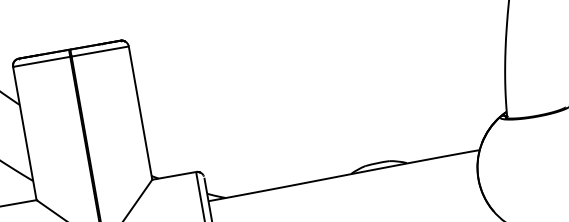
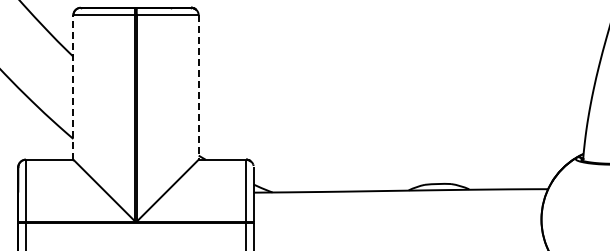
line: (140, 114) -> (198, 88), solid -> dashed
line: (24, 133) -> (73, 87), solid -> dashed

